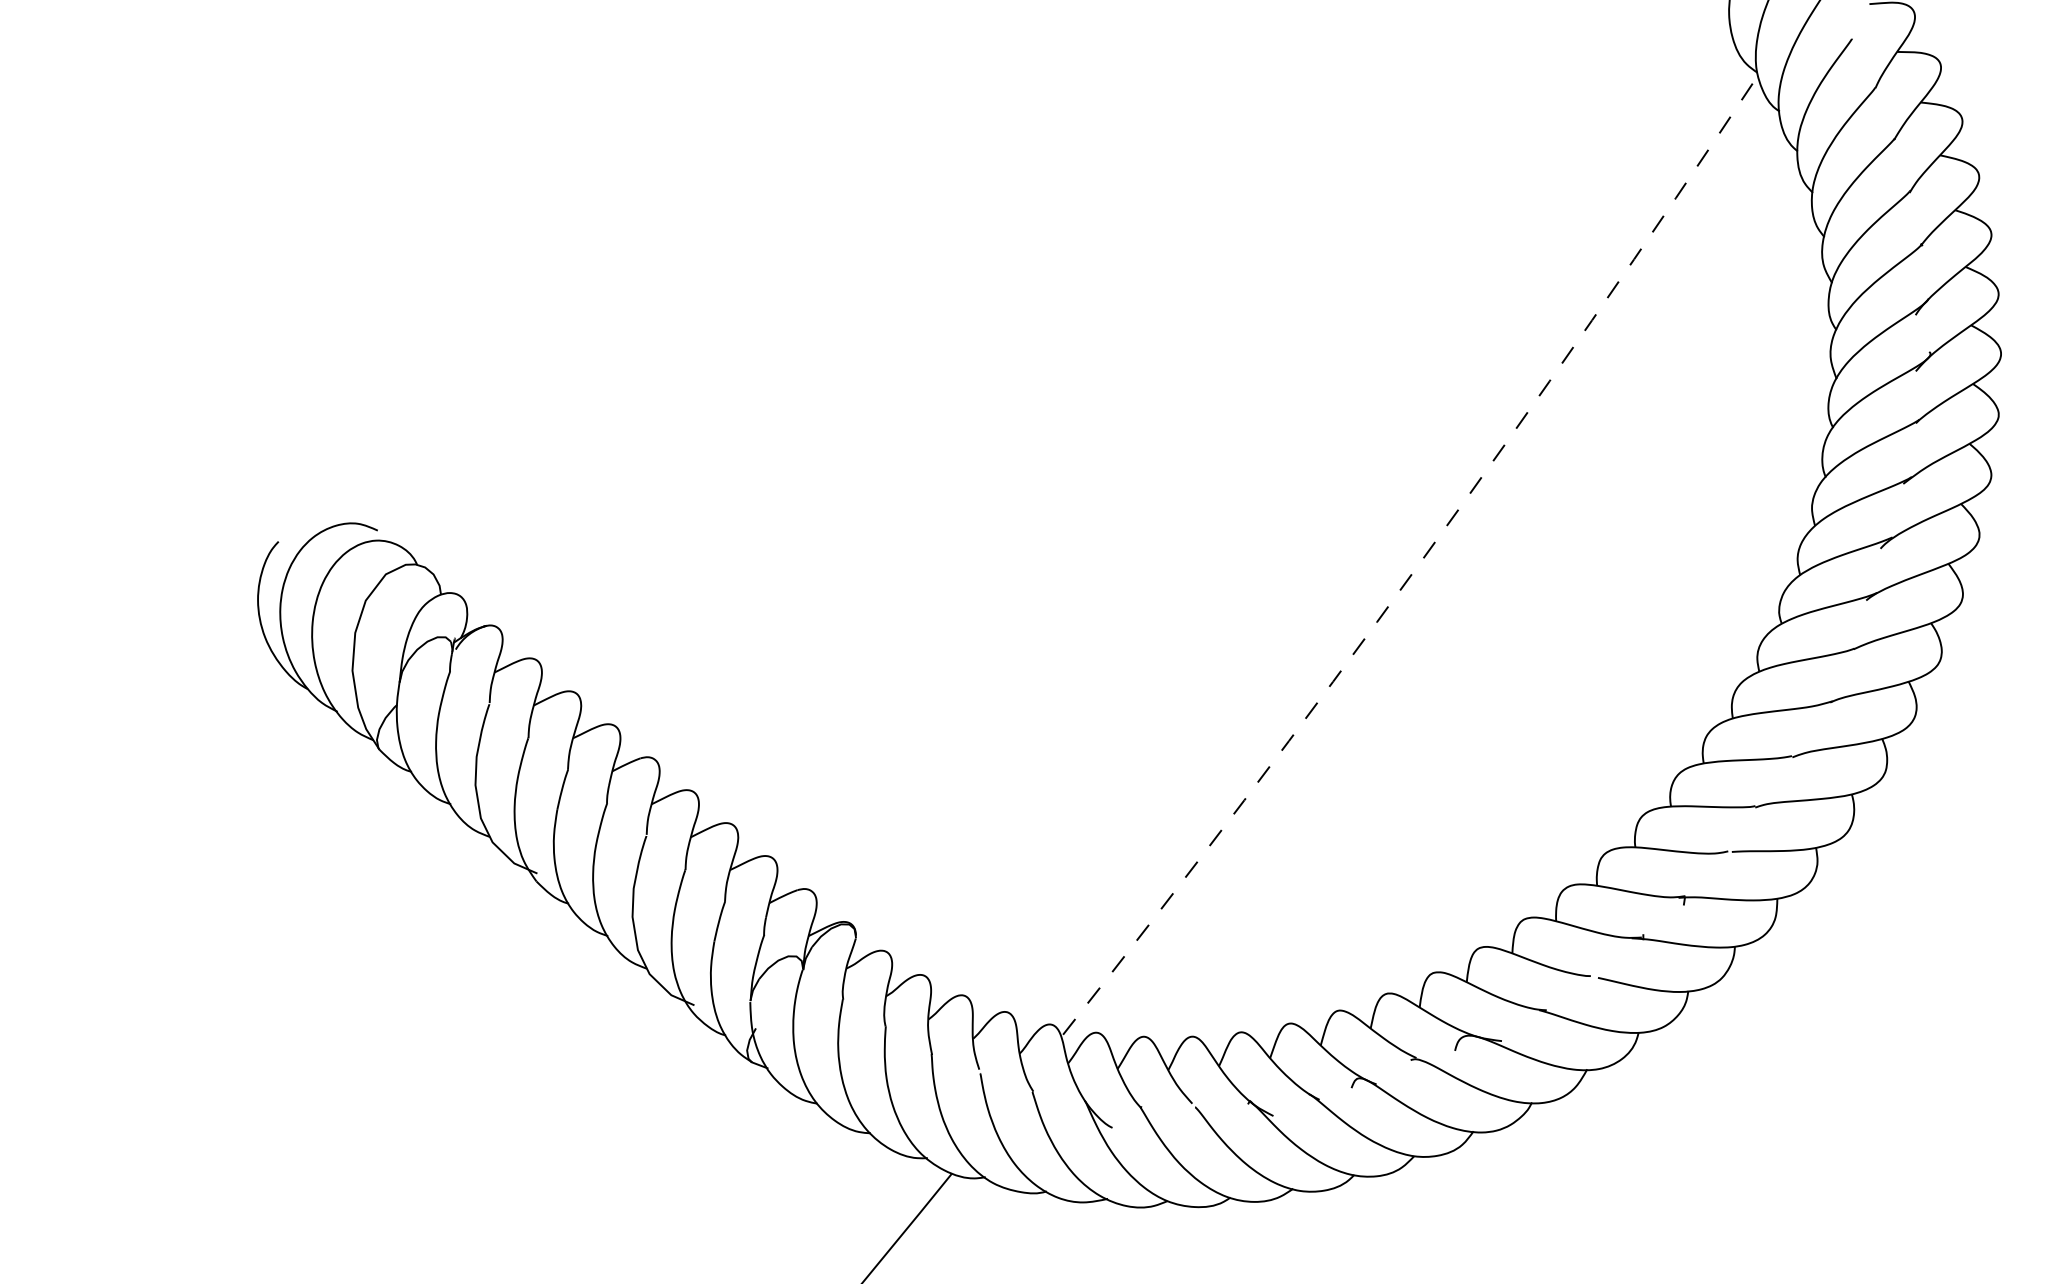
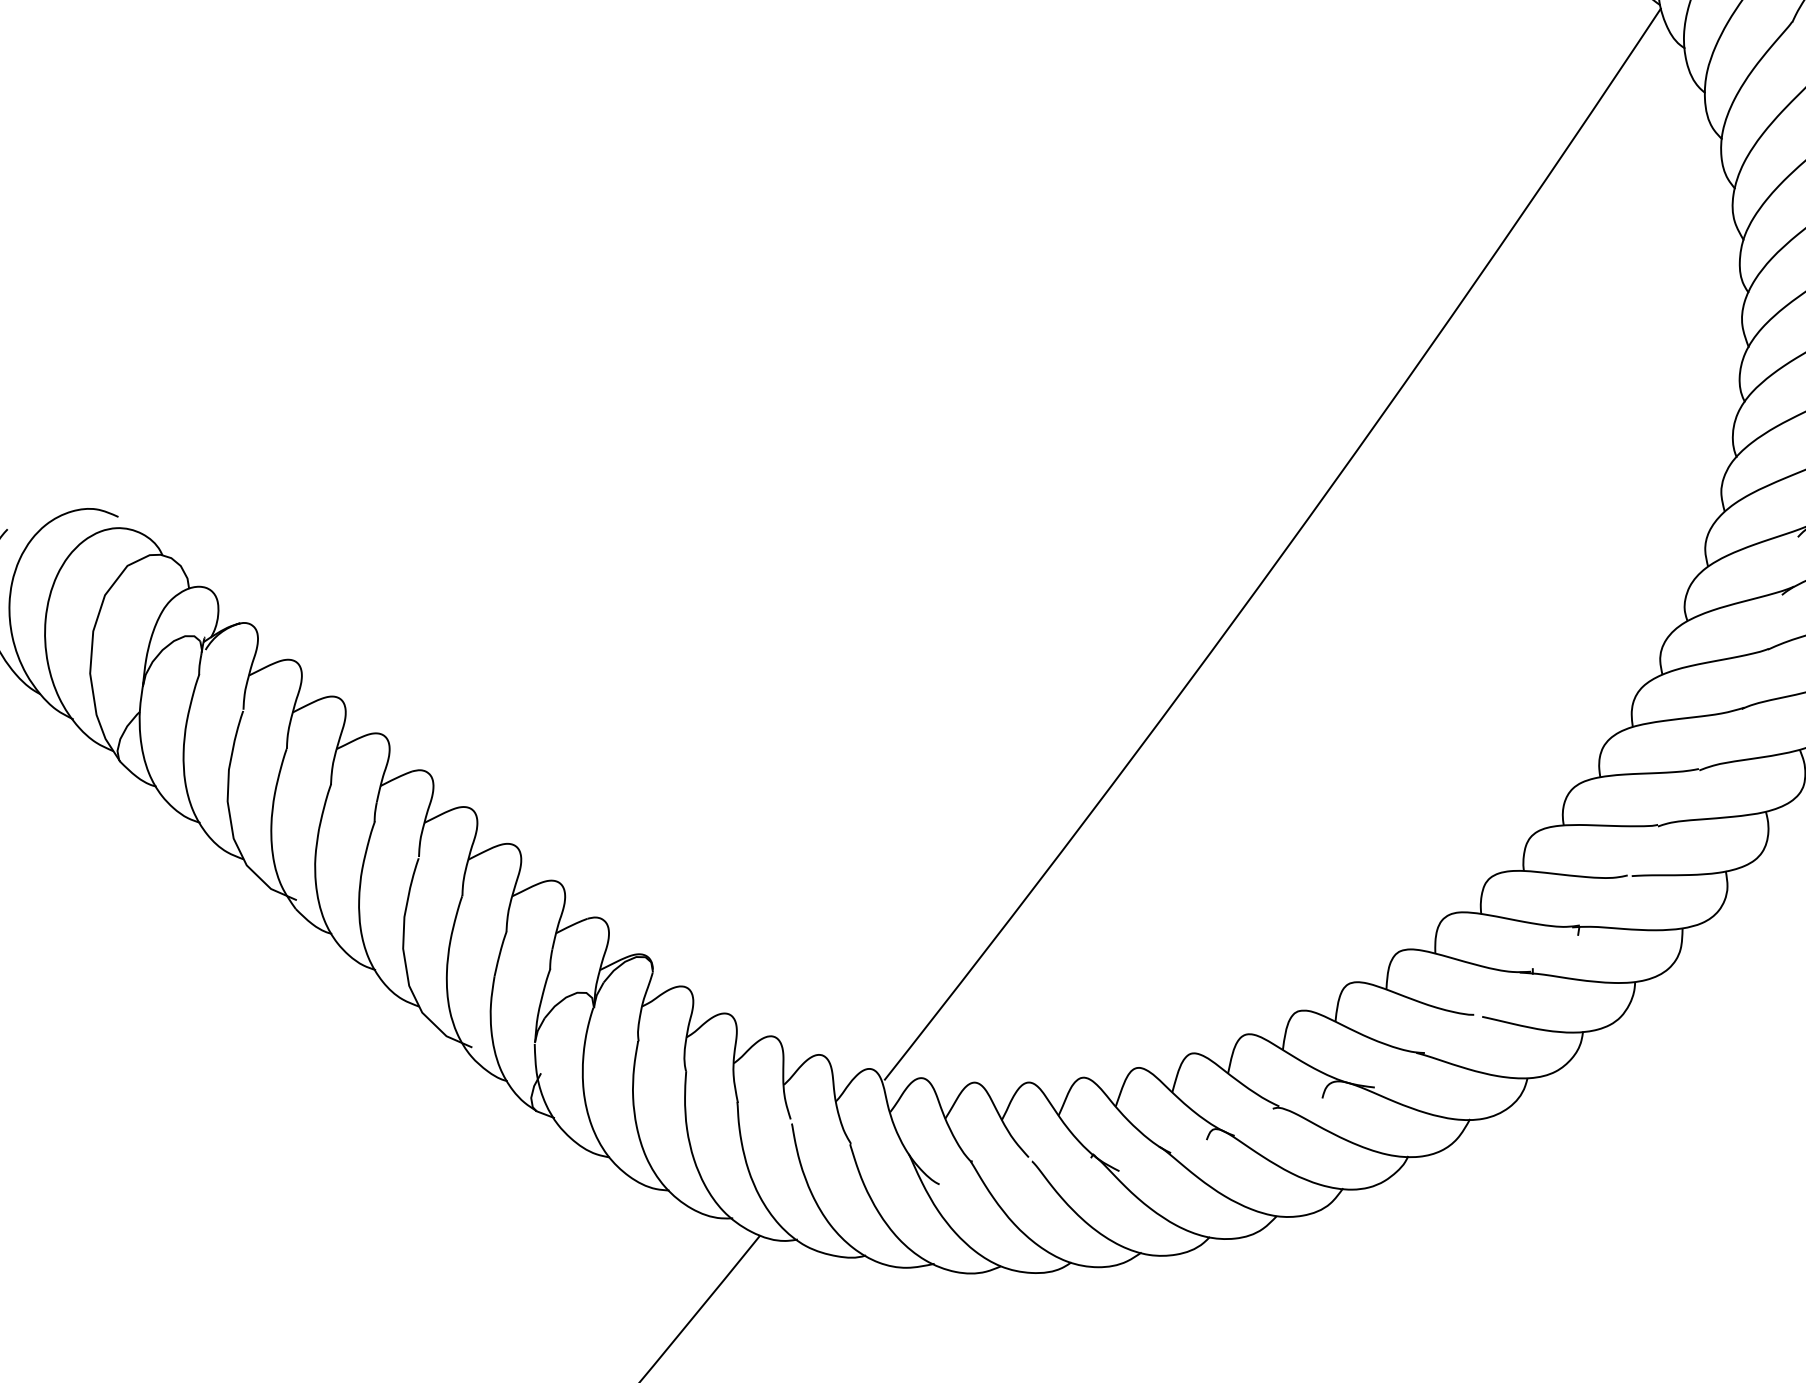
arc: (1420, 562) -> (1283, 552), dashed -> solid

